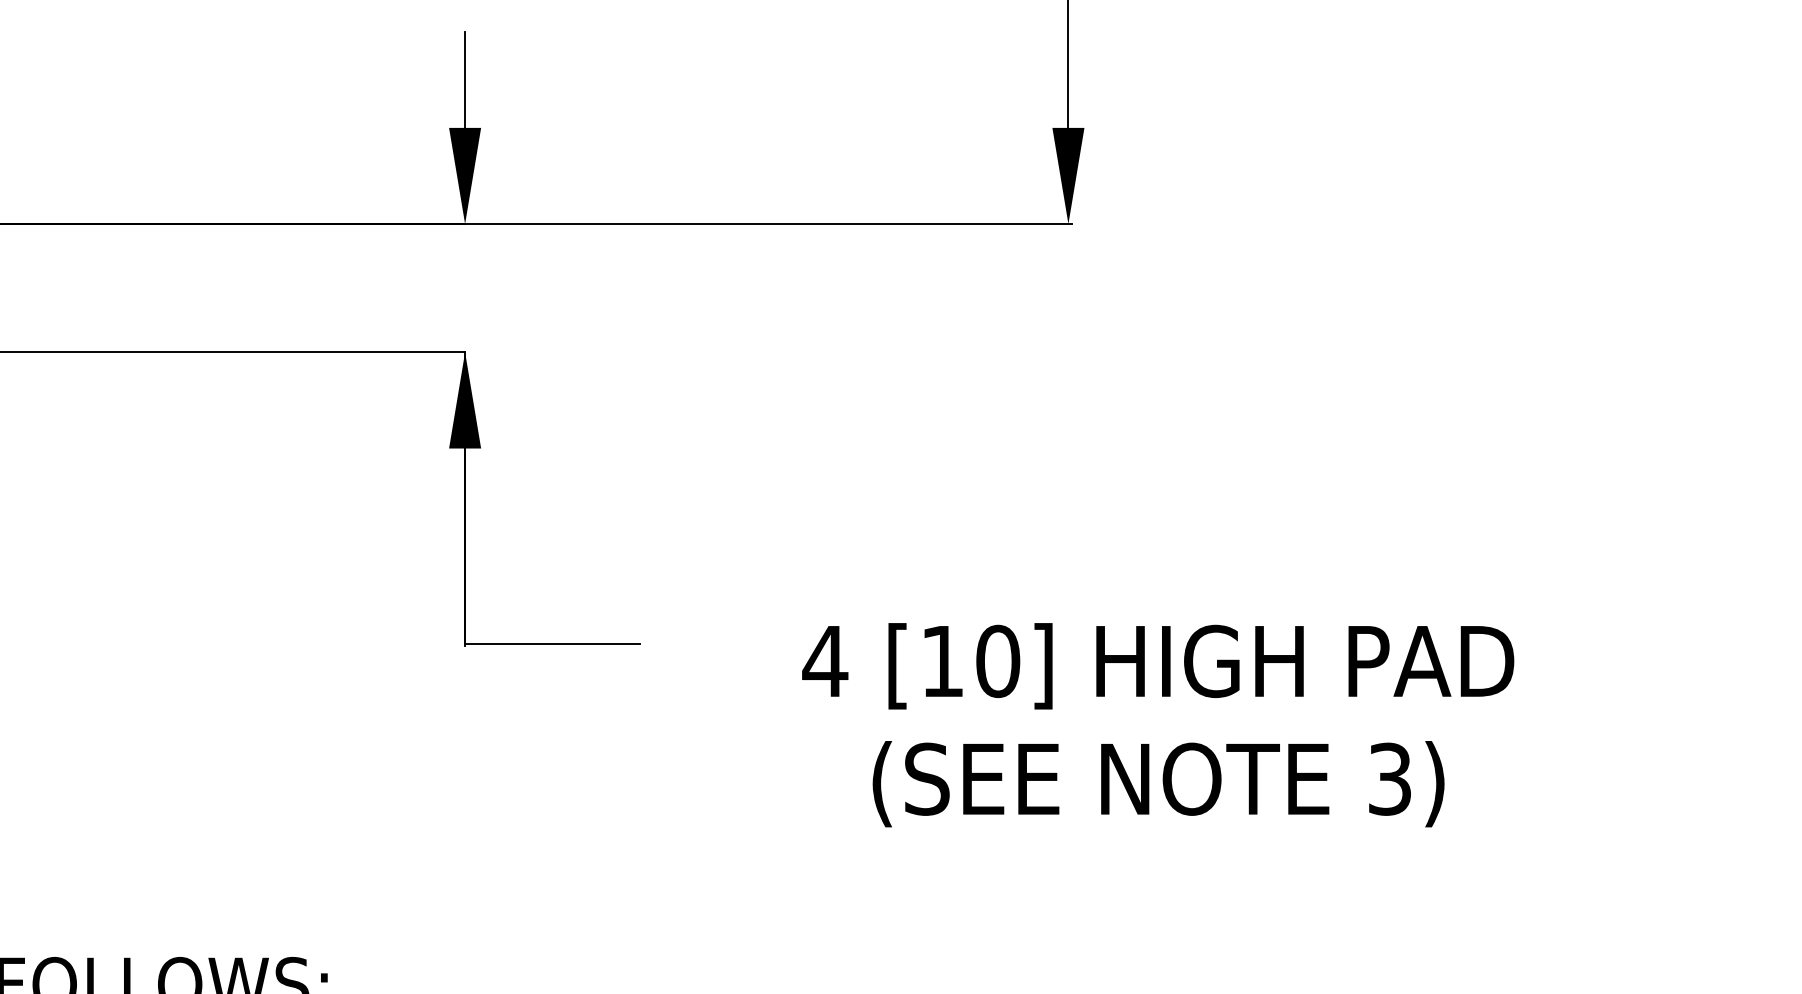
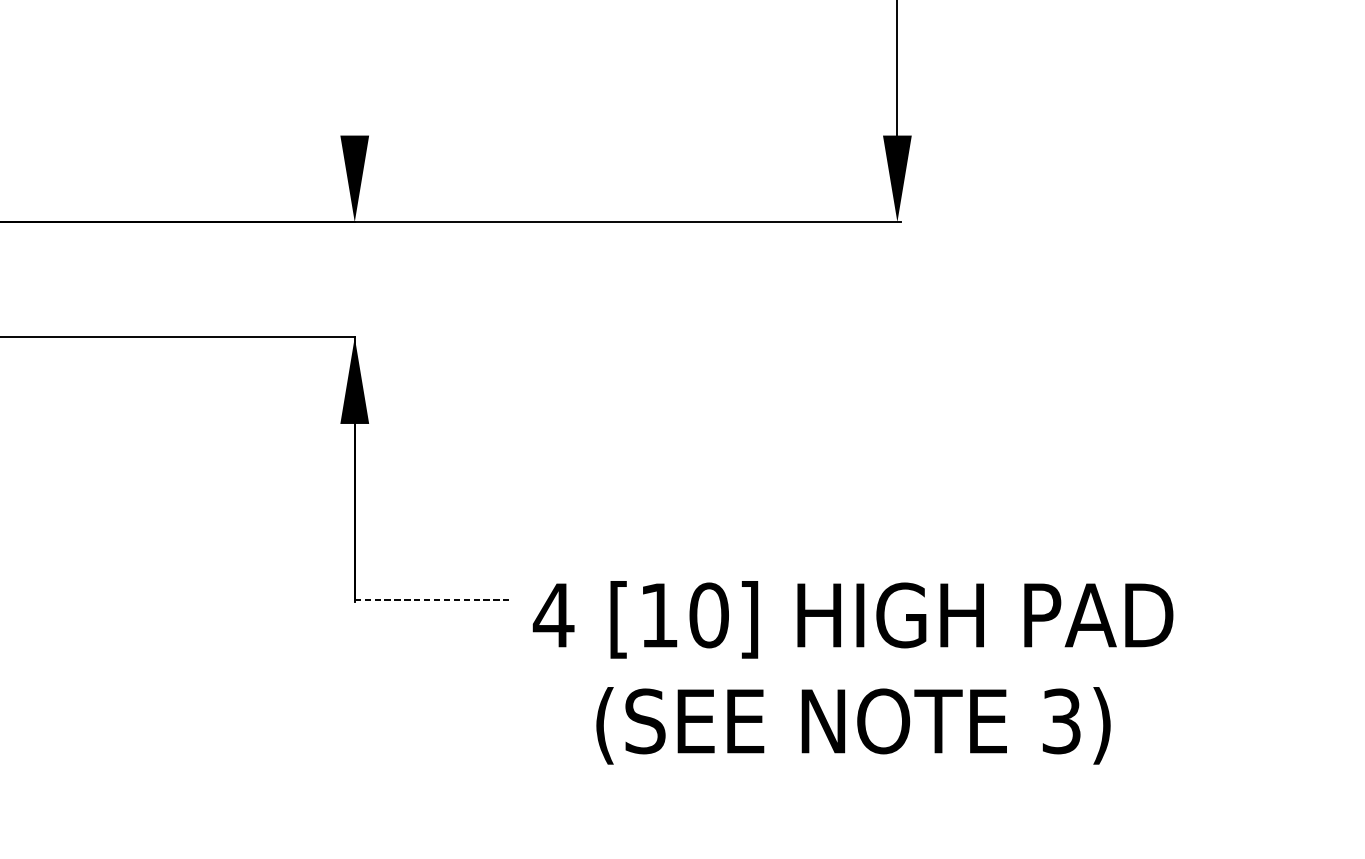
line: (465, 79) -> (355, 92), removed
line: (553, 643) -> (434, 599), solid -> dashed
text: (1158, 725) -> (853, 673), moved

